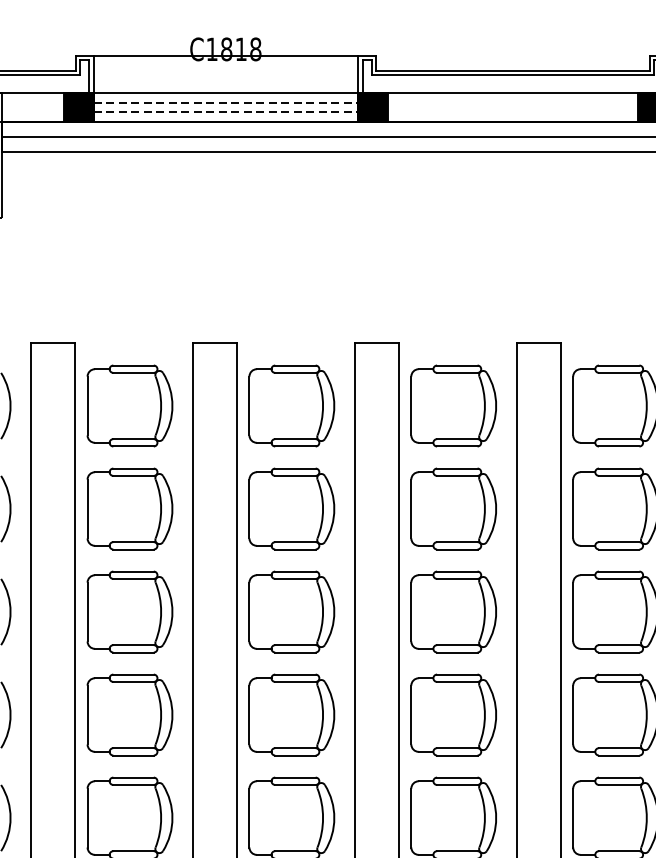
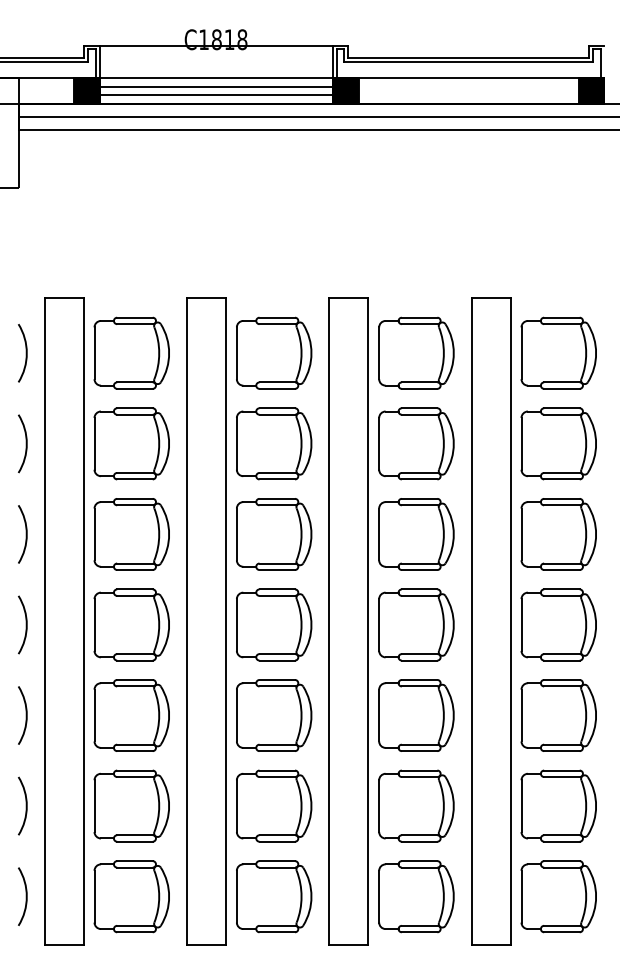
line: (226, 102) -> (216, 86), dashed -> solid
line: (226, 112) -> (216, 95), dashed -> solid

